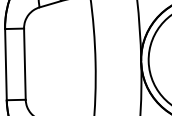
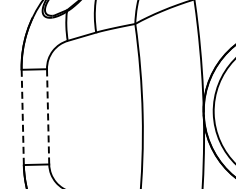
line: (25, 63) -> (48, 116), solid -> dashed
line: (5, 64) -> (22, 117), solid -> dashed

